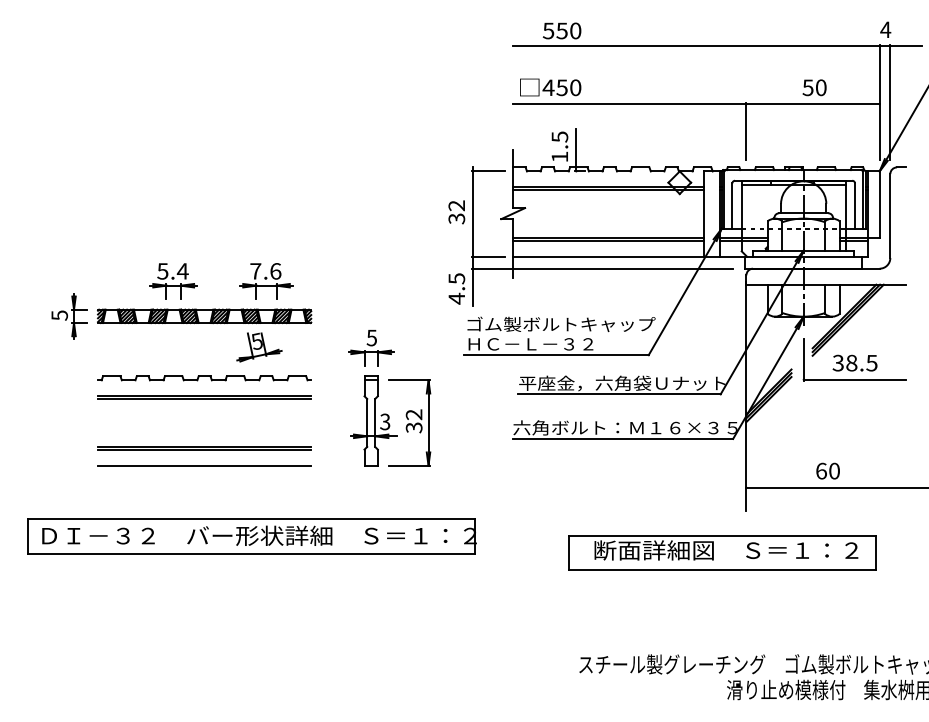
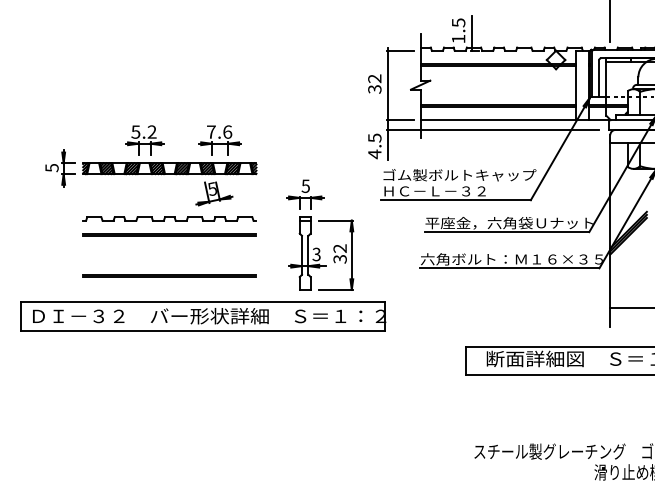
text: (182, 271) -> (151, 132), 5.4 -> 5.2
line: (204, 465) -> (169, 289), removed
part: (251, 536) -> (203, 316), moved

